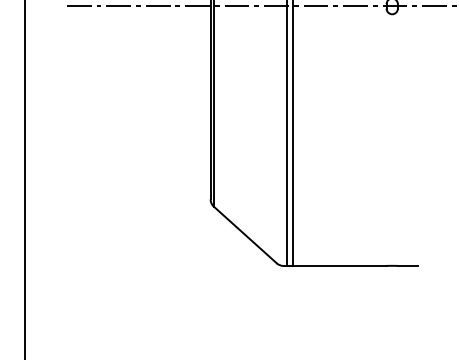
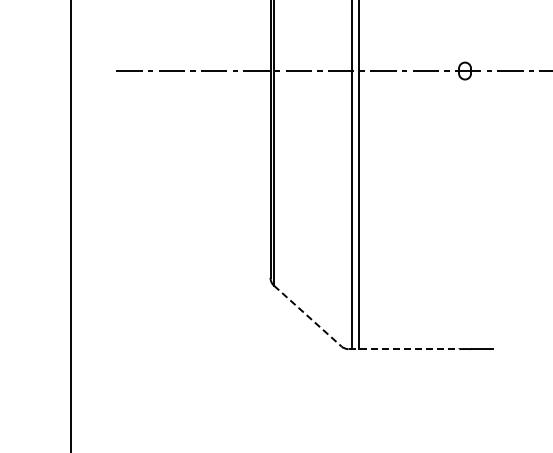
line: (246, 235) -> (308, 316), solid -> dashed
line: (335, 266) -> (404, 349), solid -> dashed

